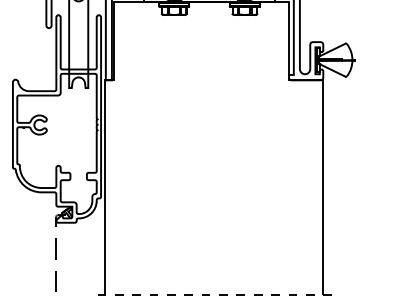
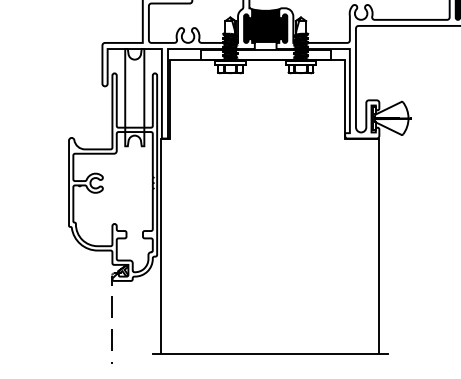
line: (214, 295) -> (270, 353), dashed -> solid

